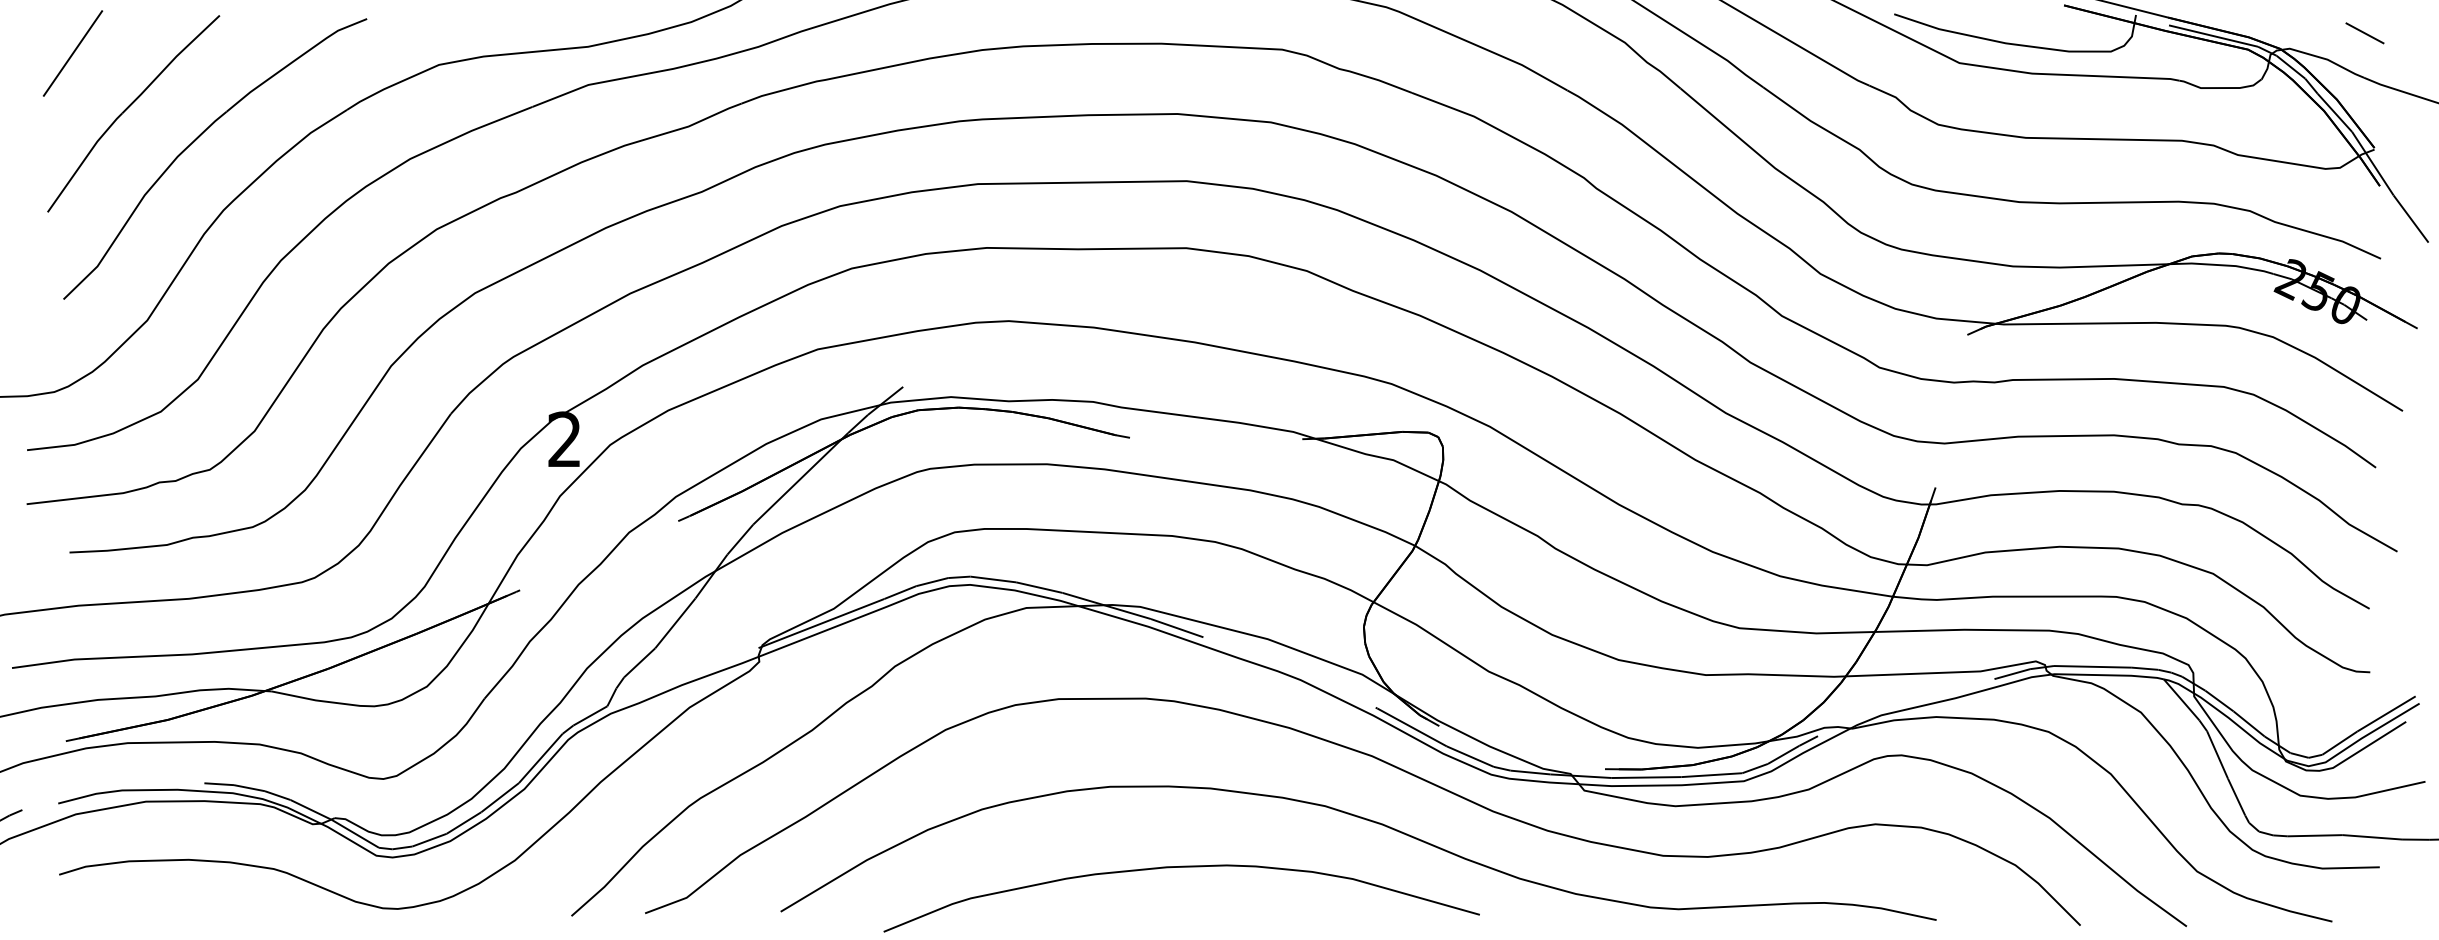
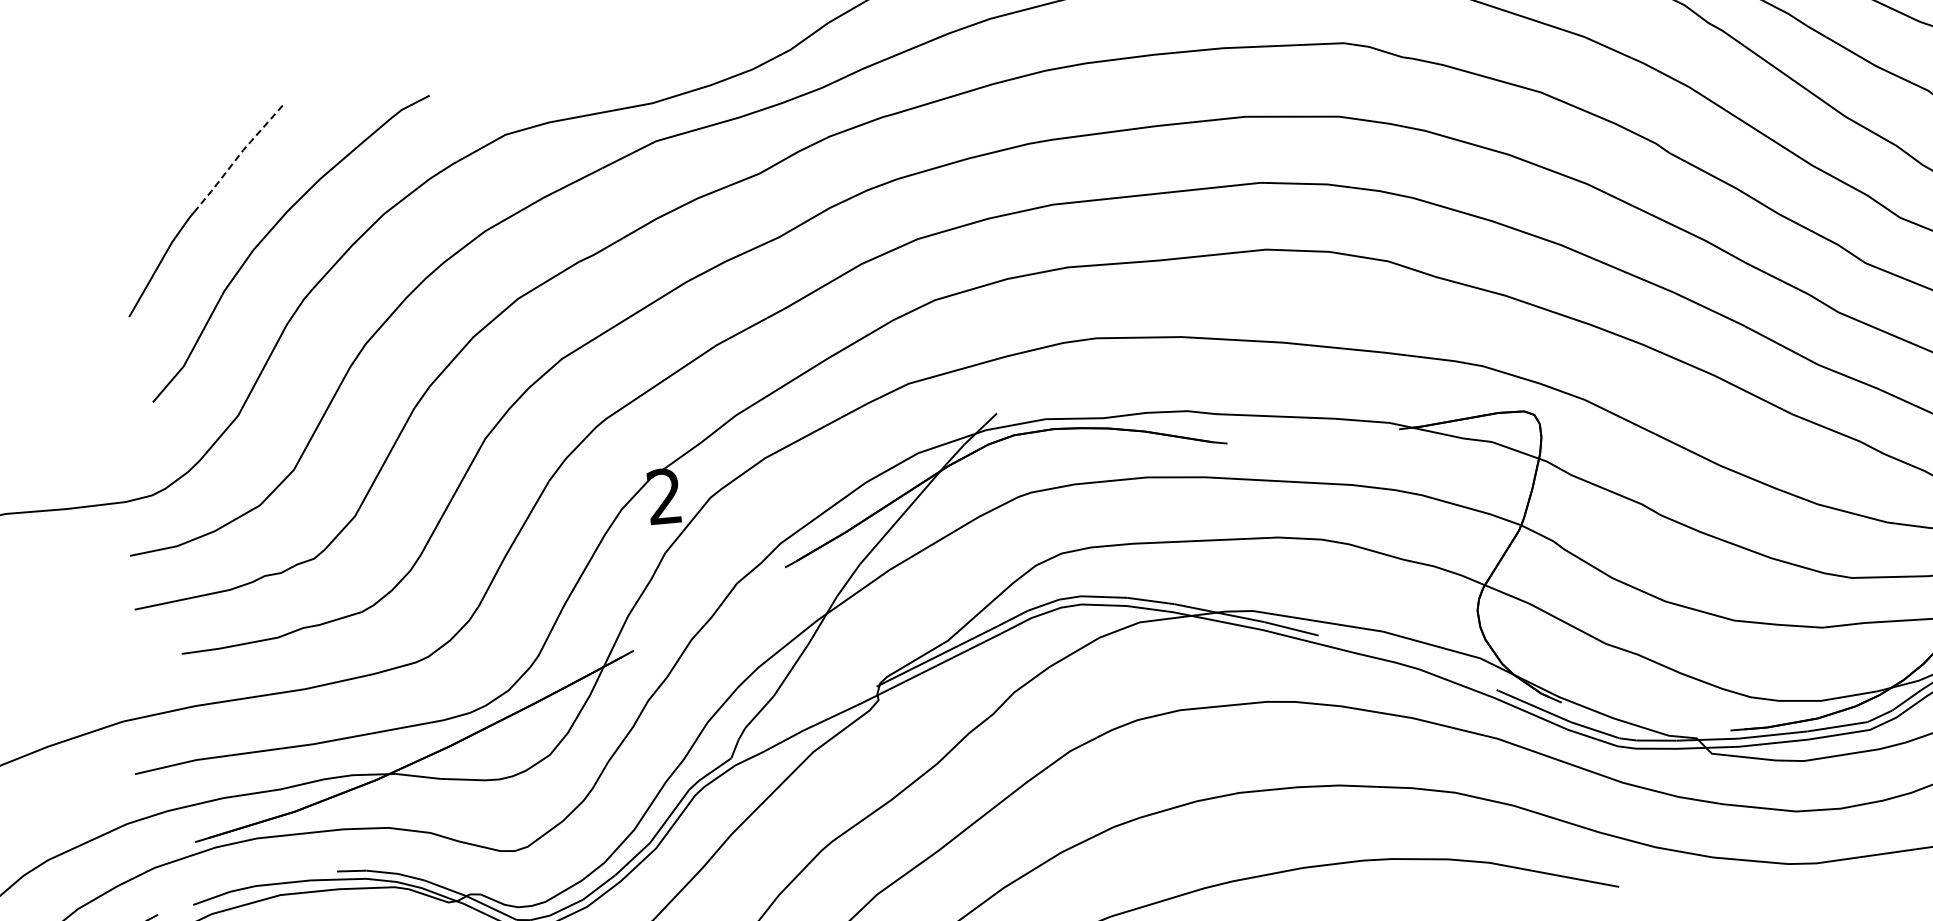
line: (72, 53) -> (139, 156), removed
line: (169, 63) -> (236, 157), solid -> dashed

